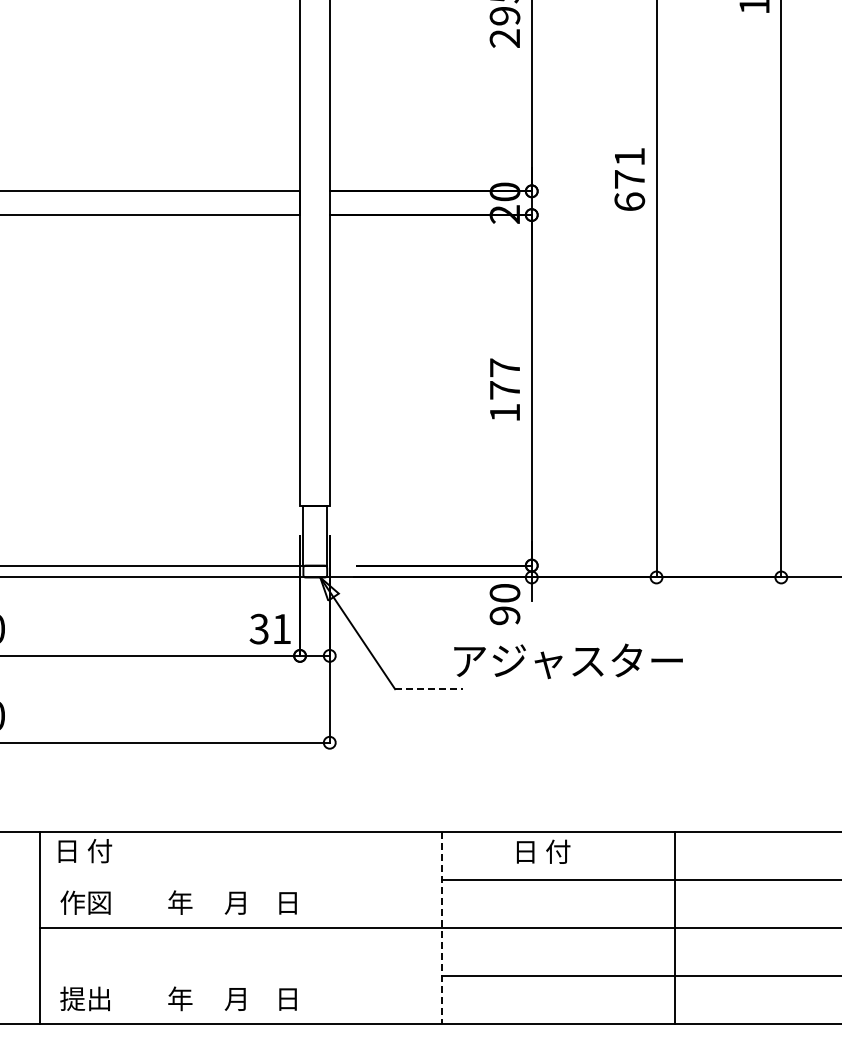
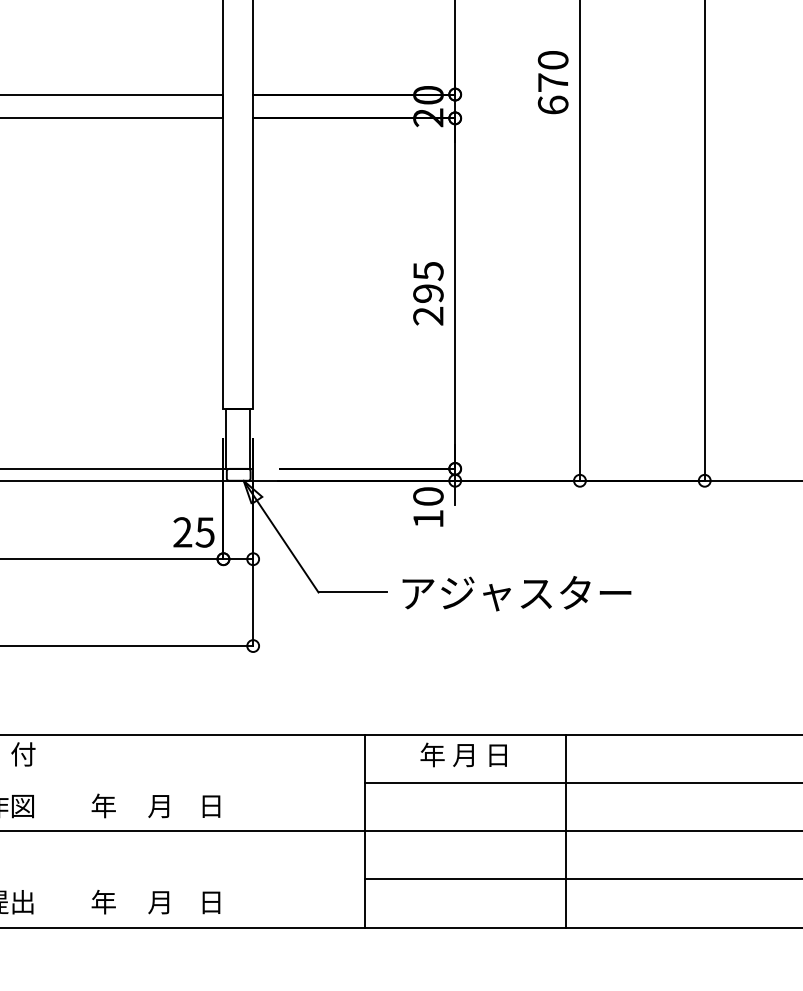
text: (629, 156) -> (552, 59), 671 -> 670
text: (504, 390) -> (427, 293), 177 -> 295
text: (504, 615) -> (427, 518), 90 -> 10
text: (270, 629) -> (193, 532), 31 -> 25
text: (568, 661) -> (516, 593), moved
line: (429, 689) -> (352, 592), dashed -> solid
text: (540, 851) -> (463, 754), 日 付 -> 年 月 日
line: (675, 927) -> (565, 830), moved
line: (441, 928) -> (364, 831), dashed -> solid

